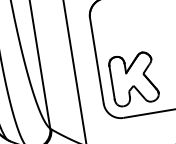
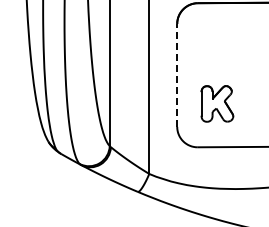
line: (96, 60) -> (177, 74), solid -> dashed
part: (134, 78) -> (217, 103), size x0.6

